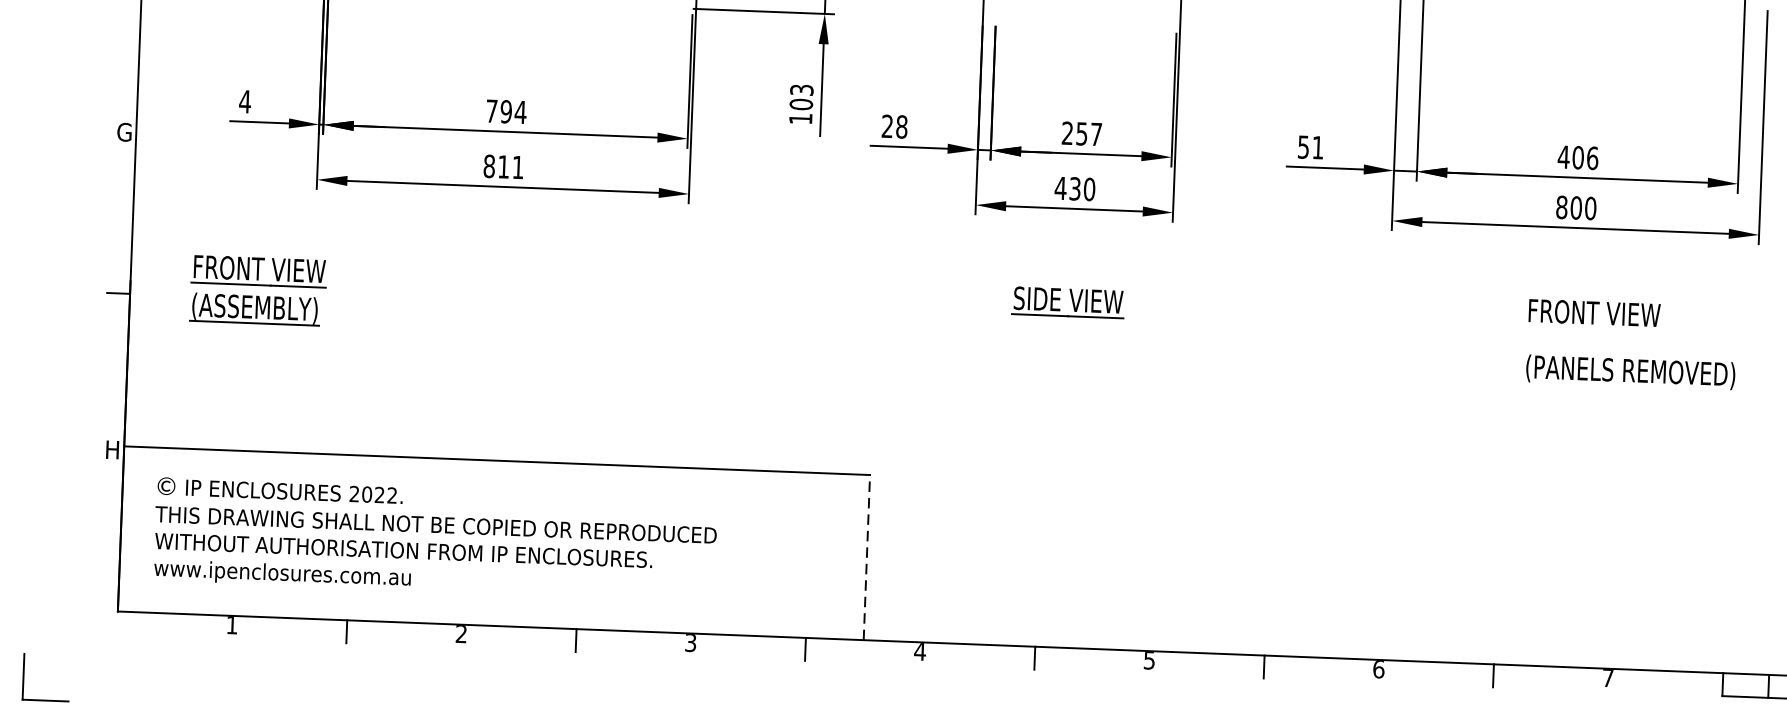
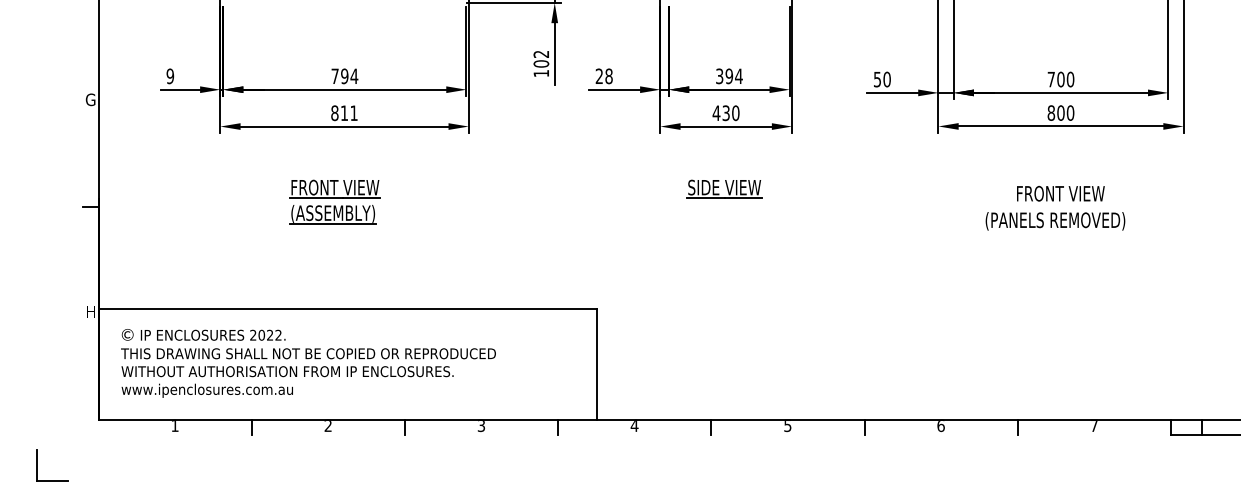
text: (802, 88) -> (541, 53), 103 -> 102
text: (245, 101) -> (170, 76), 4 -> 9
text: (1082, 134) -> (729, 76), 257 -> 394
text: (1317, 147) -> (886, 79), 51 -> 50
text: (1577, 157) -> (1060, 79), 406 -> 700
part: (257, 289) -> (334, 201), moved
text: (1594, 312) -> (1060, 193), moved
text: (1630, 372) -> (1055, 221), moved
line: (866, 557) -> (596, 364), dashed -> solid

